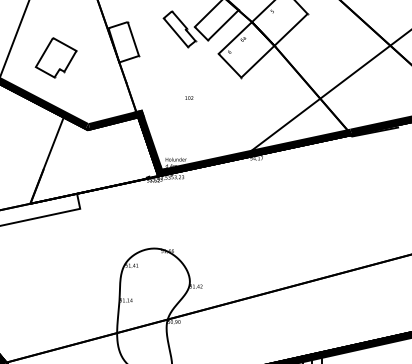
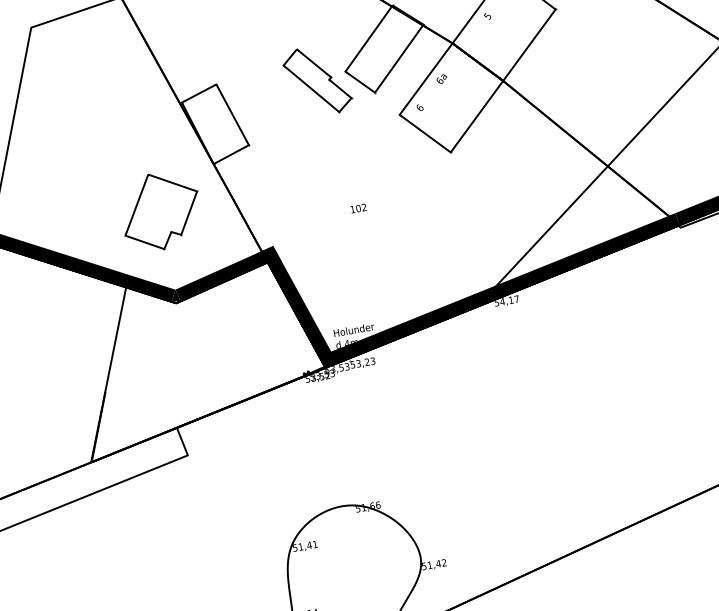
part: (55, 57) -> (159, 210), moved

